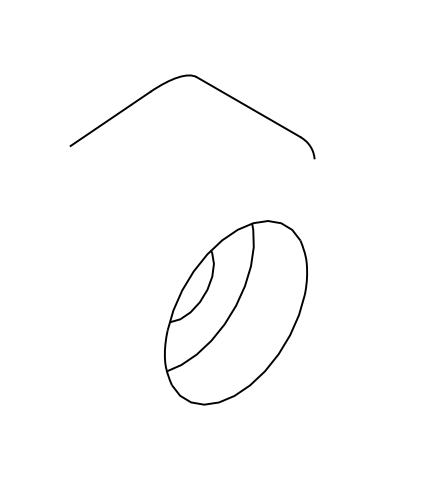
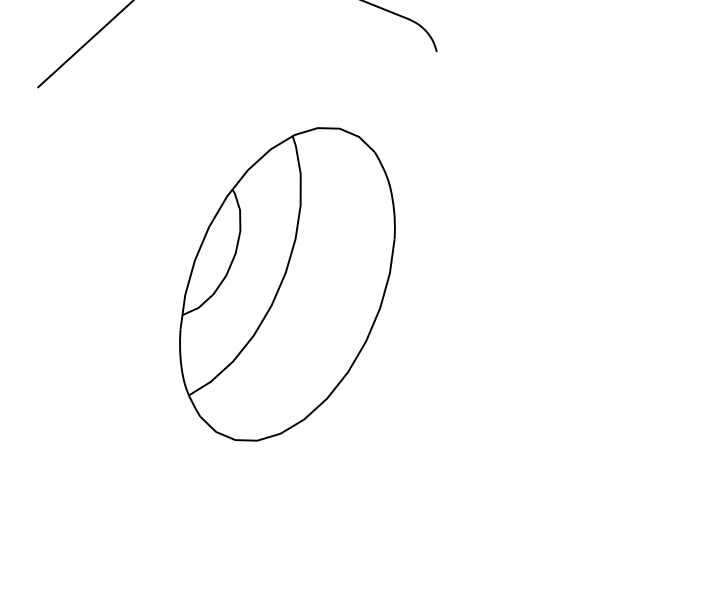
part: (235, 312) -> (286, 284), moved

